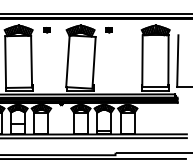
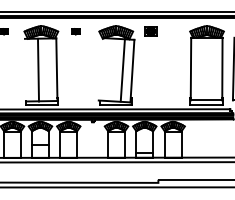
part: (109, 30) -> (150, 31), size x1.6
line: (5, 61) -> (38, 69), moved
line: (67, 61) -> (122, 70), moved

